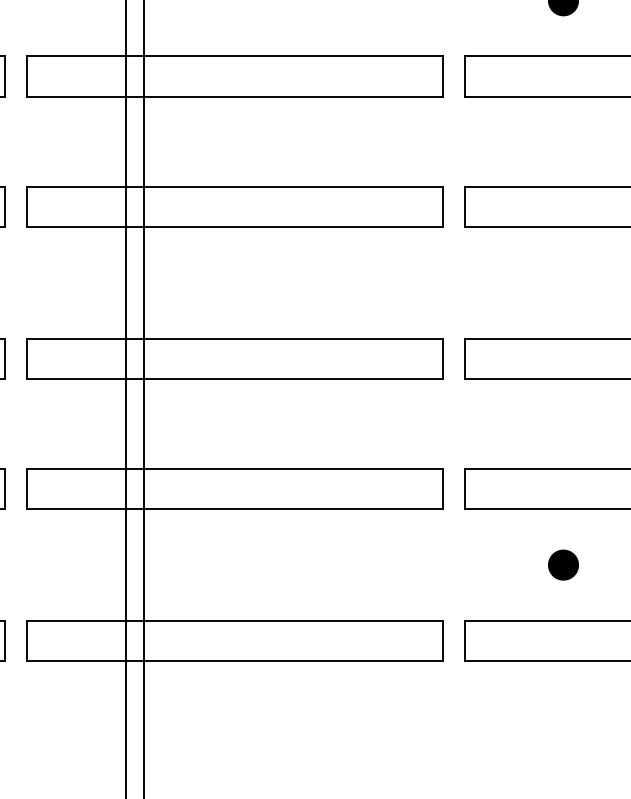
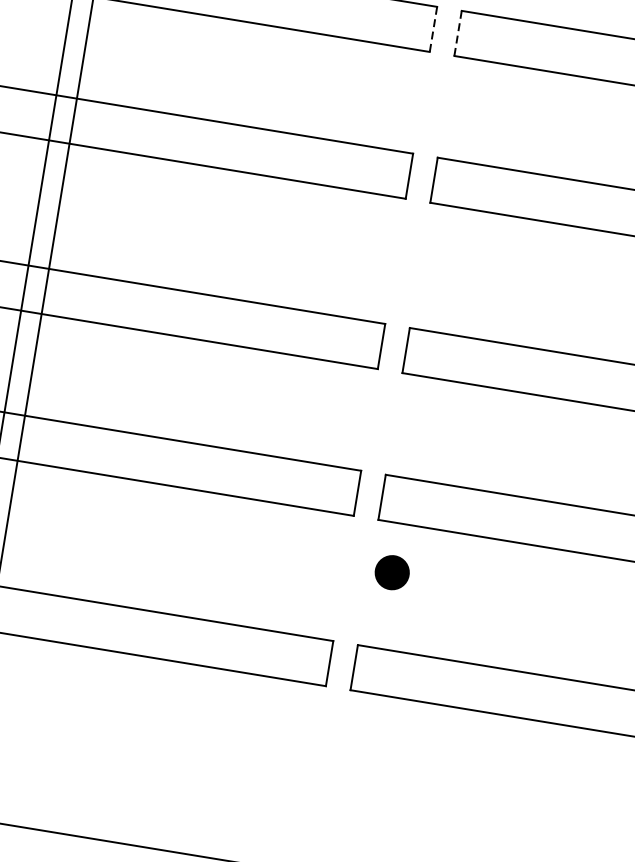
line: (443, 76) -> (433, 29), solid -> dashed
line: (465, 76) -> (458, 33), solid -> dashed
part: (563, 564) -> (392, 572), moved

